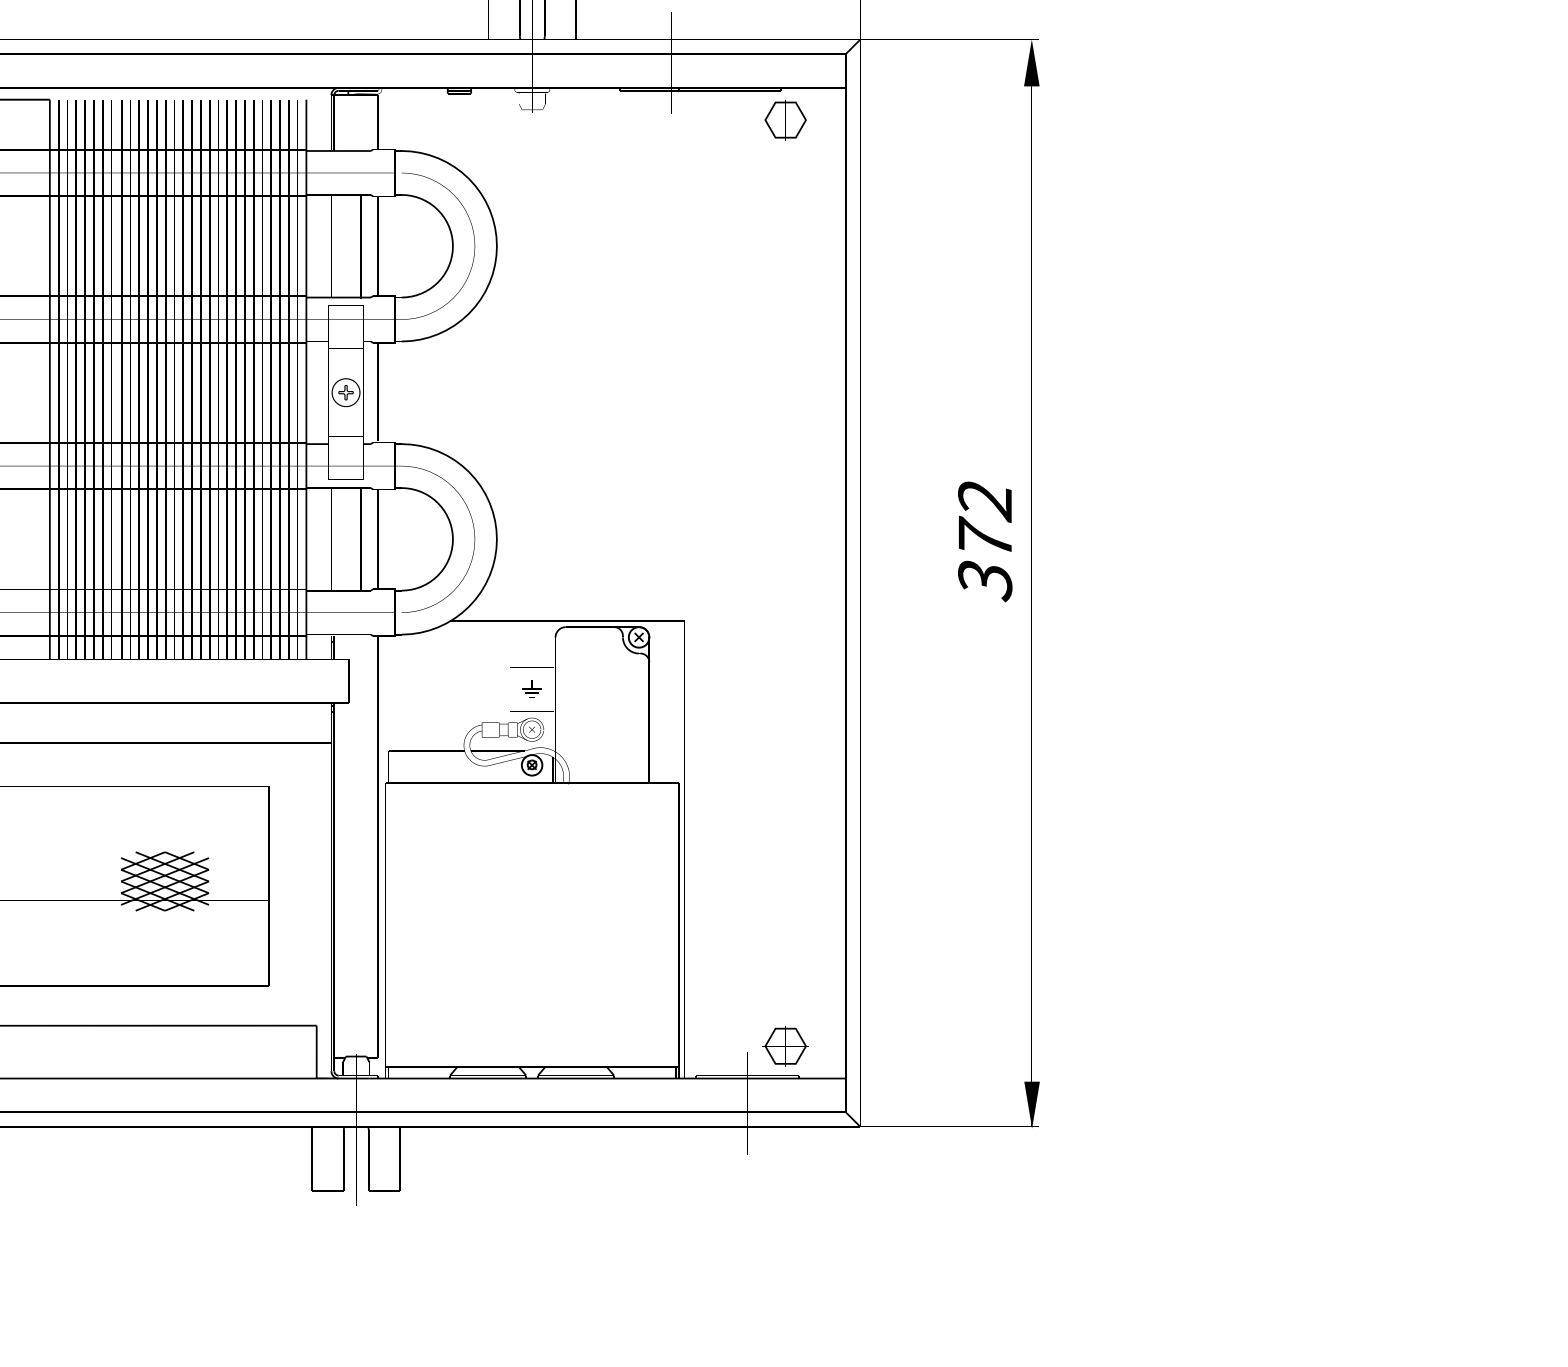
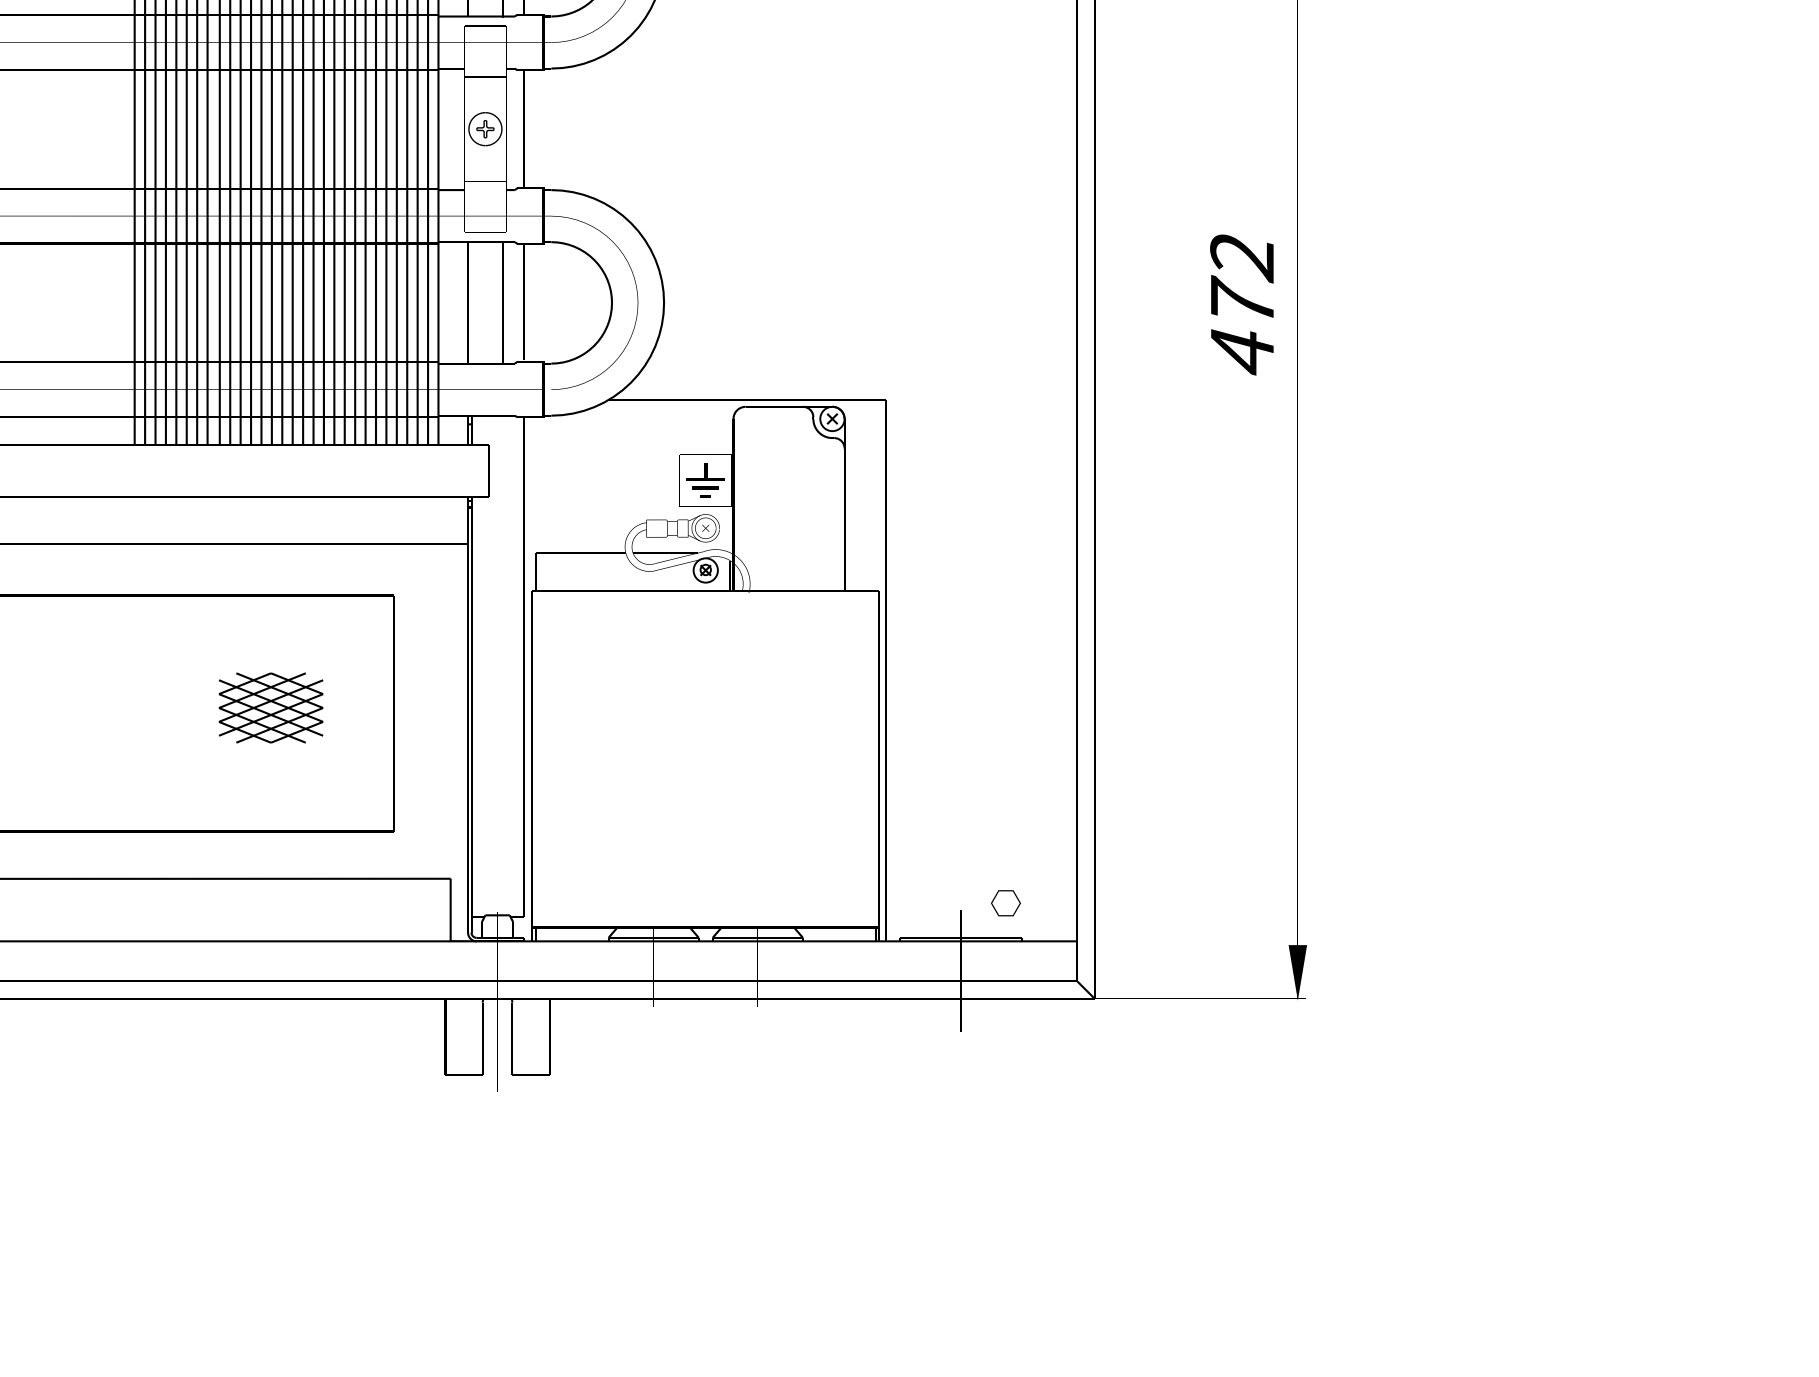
text: (985, 581) -> (1242, 352), 372 -> 472
part: (531, 688) -> (705, 479), size x1.6
part: (785, 1046) -> (1005, 903), size x0.6

